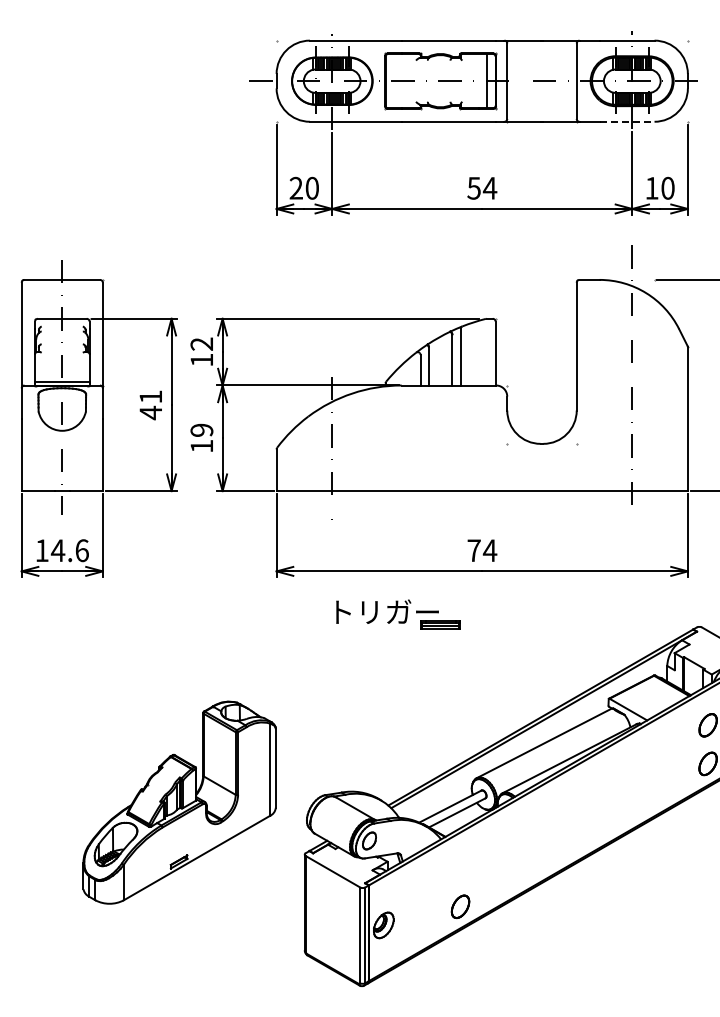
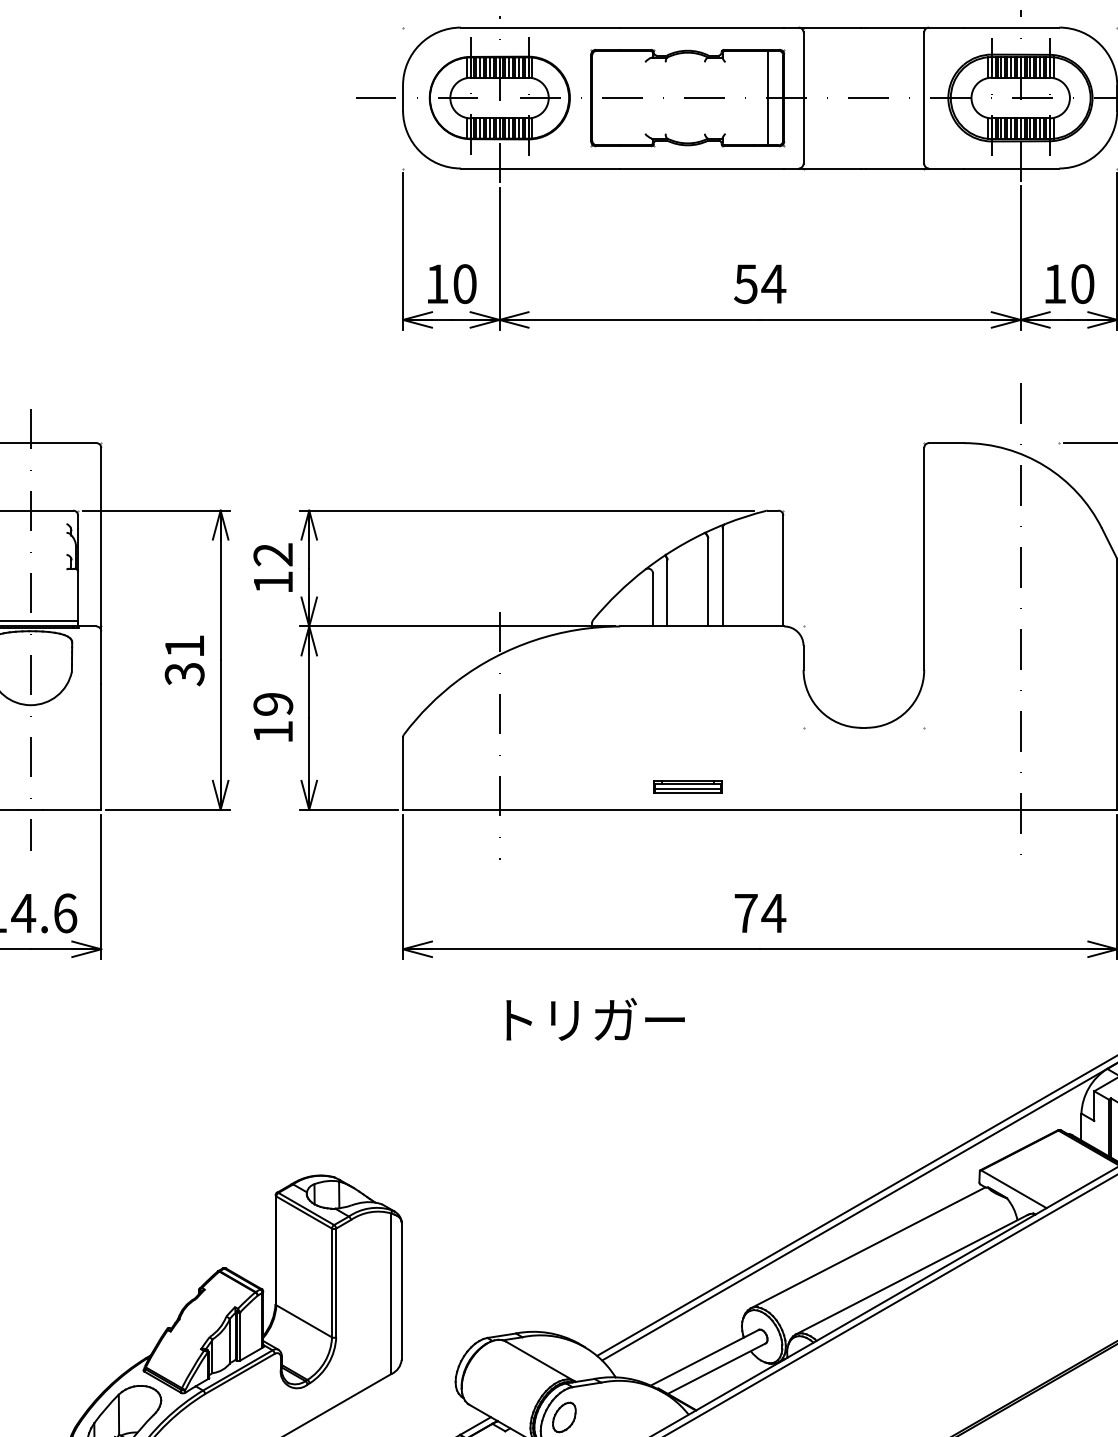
line: (627, 121) -> (1012, 168), dashed -> solid
text: (295, 187) -> (435, 282), 20 -> 10
text: (150, 412) -> (184, 673), 41 -> 31
part: (440, 624) -> (687, 786), moved

